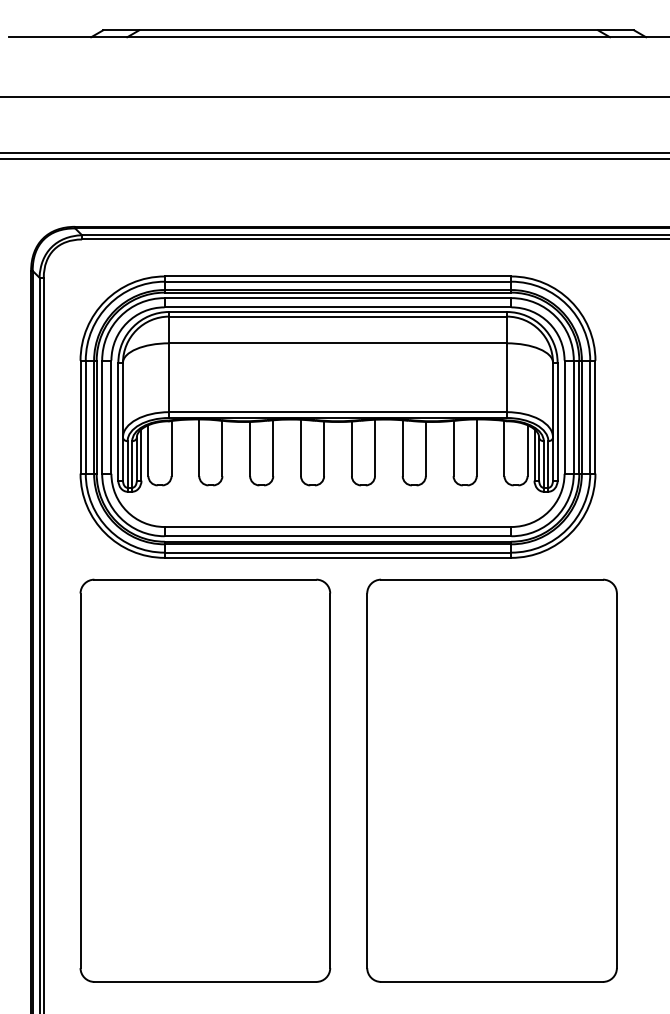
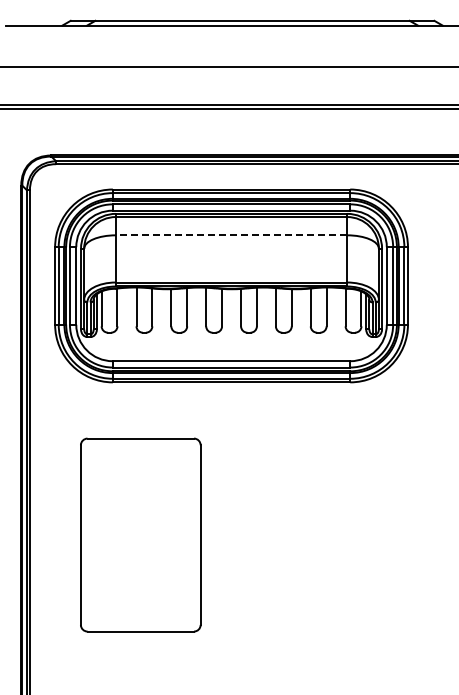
line: (337, 343) -> (231, 235), solid -> dashed
part: (205, 779) -> (140, 534), size x0.7
part: (491, 779) -> (336, 534), removed

